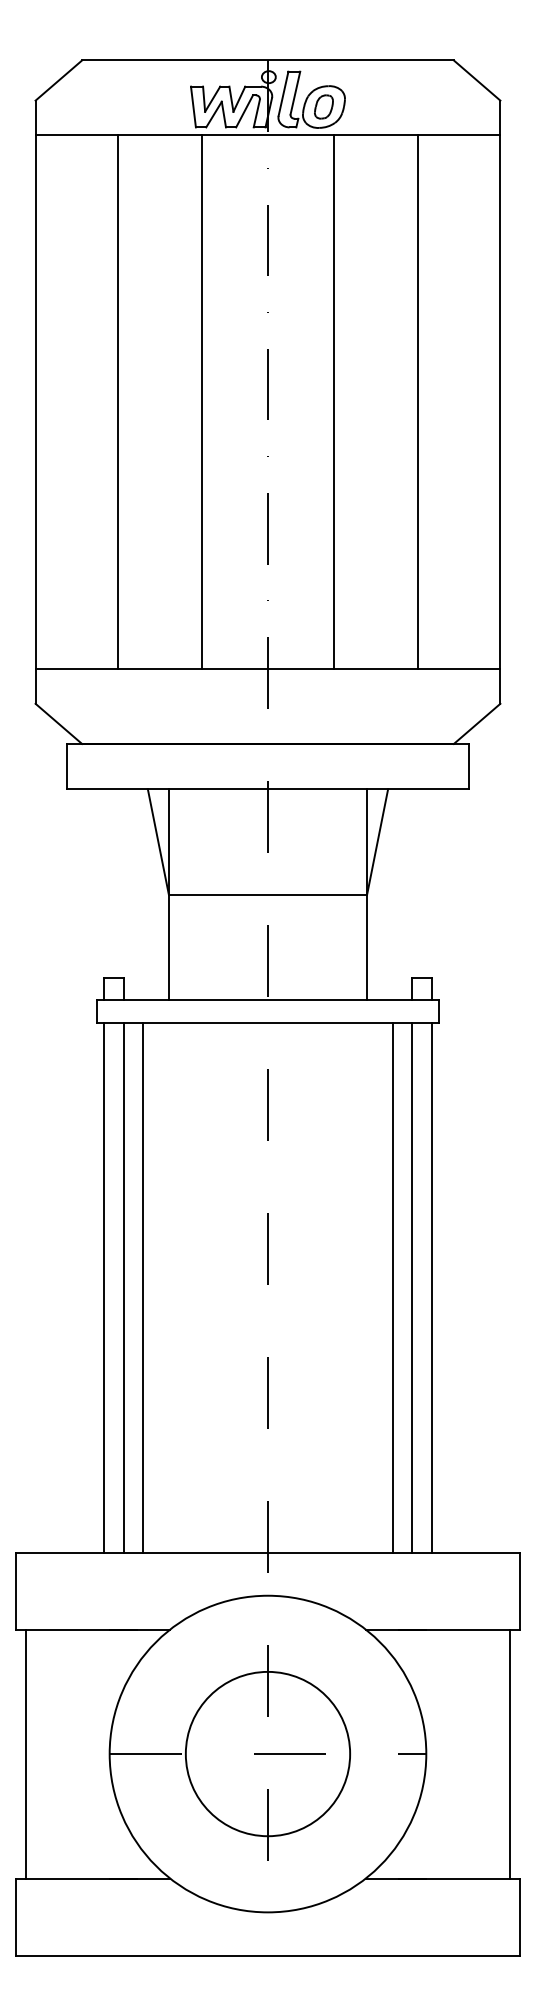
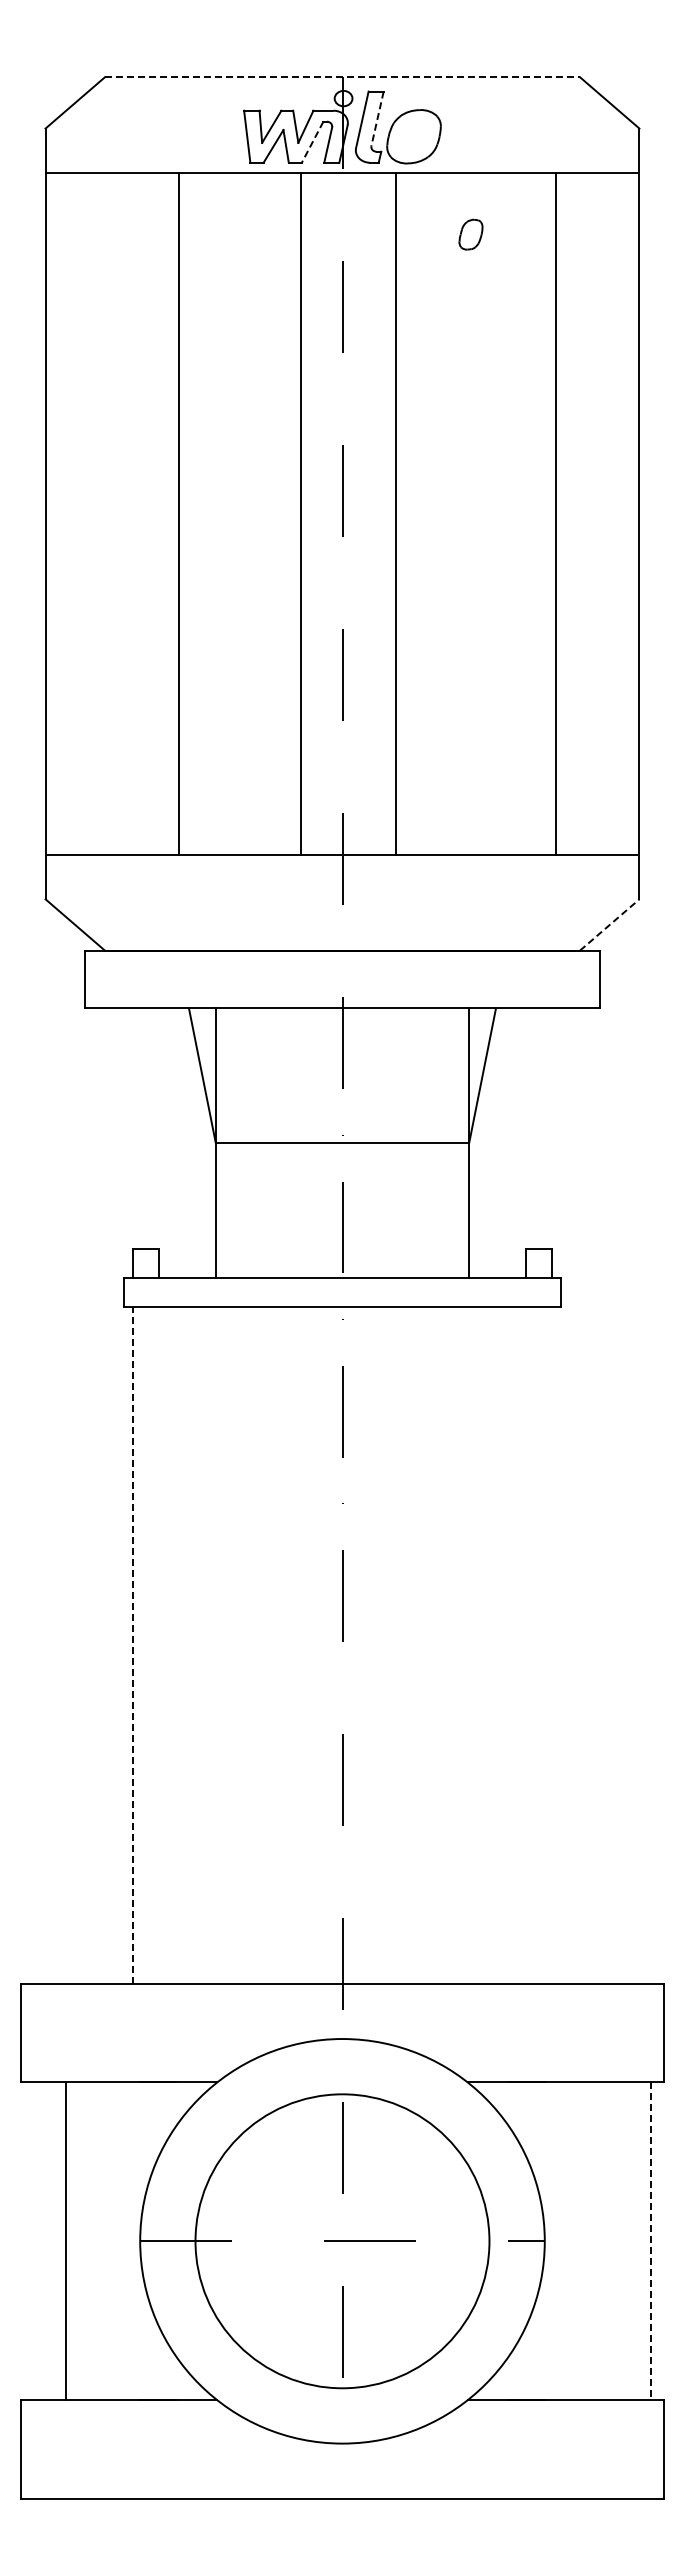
line: (268, 60) -> (342, 77), solid -> dashed
line: (295, 92) -> (377, 118), solid -> dashed
part: (323, 106) -> (470, 234), moved
line: (244, 111) -> (312, 142), solid -> dashed
line: (117, 401) -> (178, 513), moved
line: (202, 401) -> (301, 513), moved
line: (333, 401) -> (395, 513), moved
line: (418, 401) -> (556, 513), moved
line: (477, 723) -> (610, 924), solid -> dashed
line: (104, 1286) -> (133, 1644), solid -> dashed
line: (124, 1286) -> (158, 1644), removed
line: (142, 1286) -> (182, 1644), removed
line: (393, 1286) -> (502, 1644), removed
line: (411, 1286) -> (526, 1644), removed
line: (431, 1286) -> (551, 1644), removed
line: (26, 1754) -> (65, 2241), moved
circle: (268, 1754) -> (342, 2241), size x1.4
line: (509, 1754) -> (651, 2241), solid -> dashed

